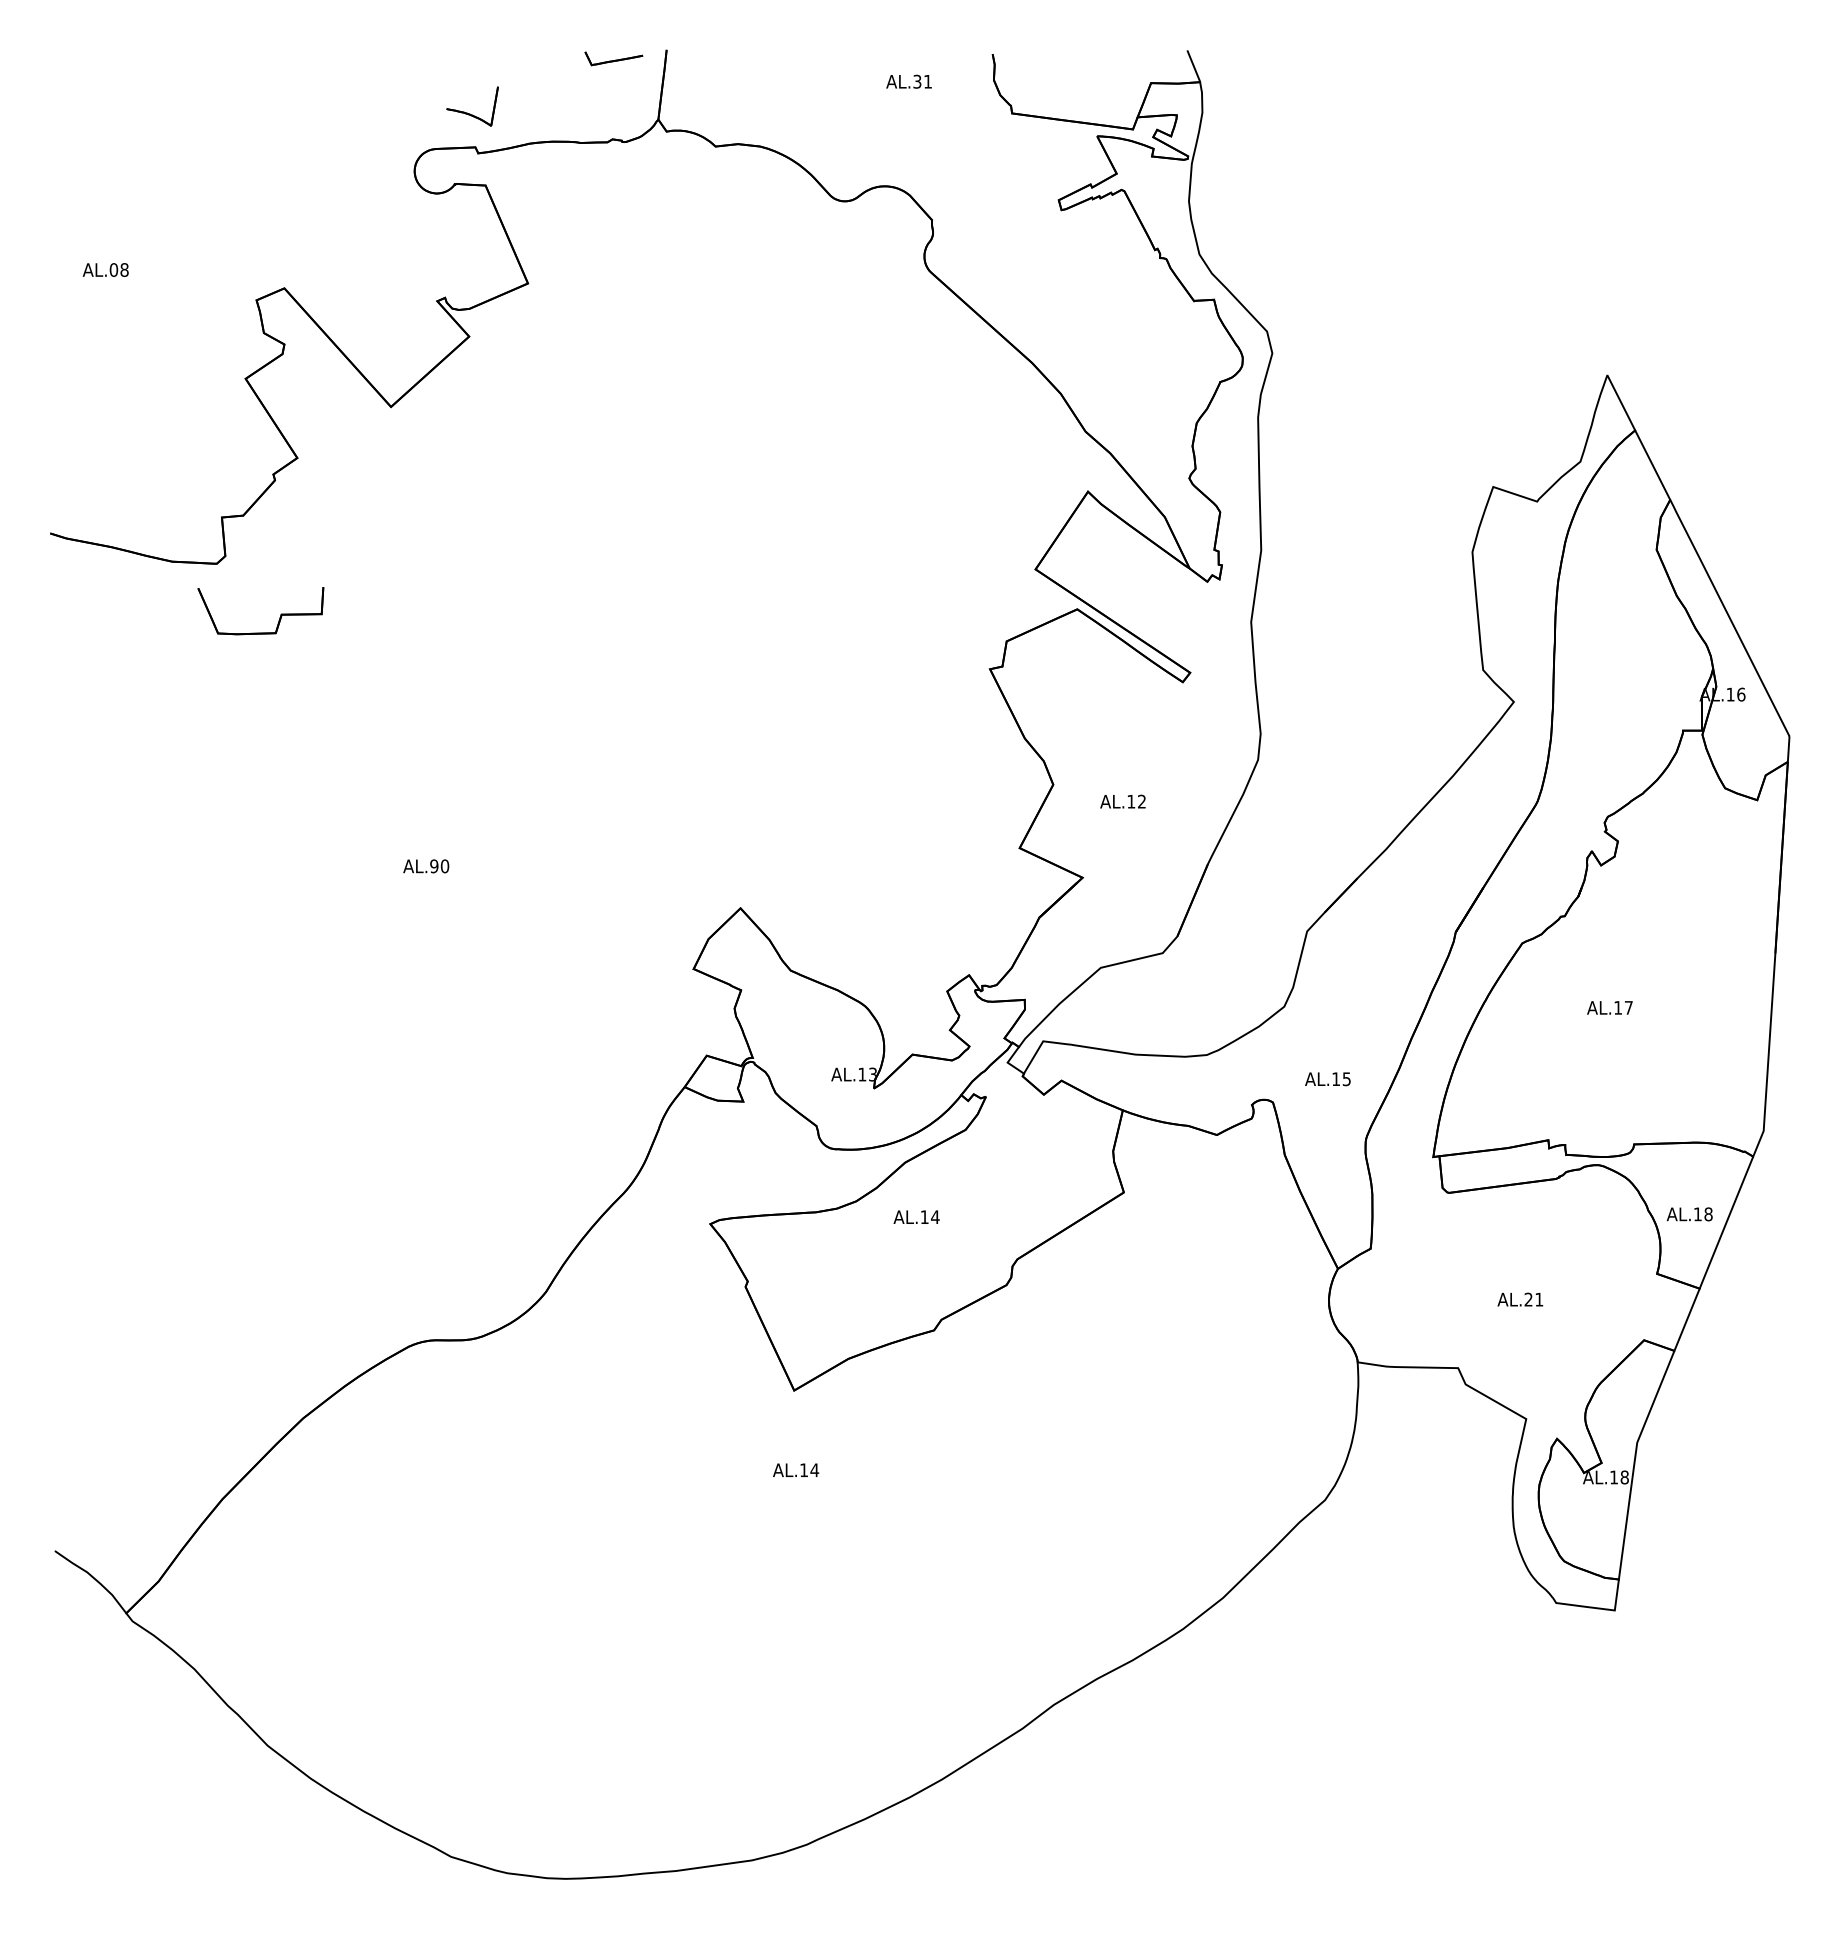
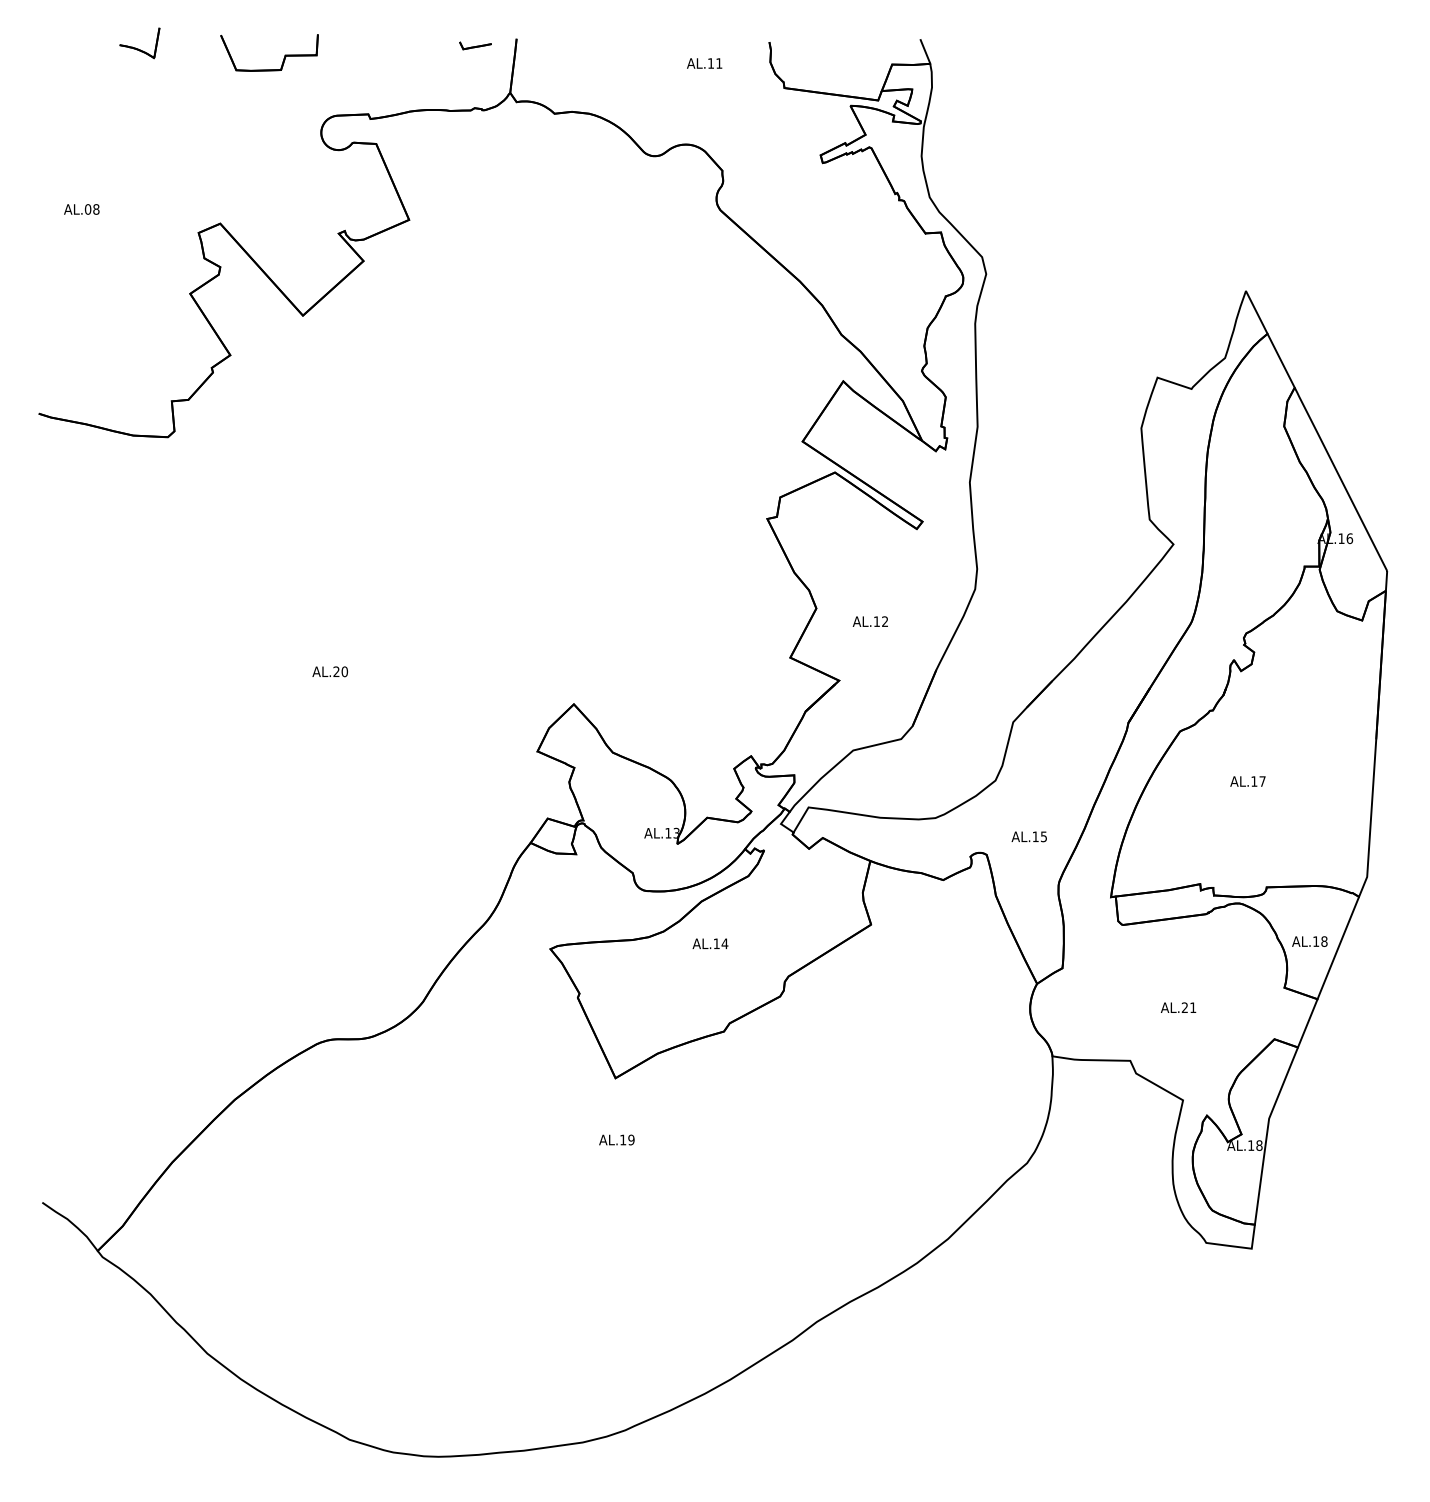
part: (613, 58) -> (475, 45), size x0.71
text: (917, 81) -> (711, 63), AL.31 -> AL.11
part: (470, 113) -> (138, 48), moved
part: (279, 617) -> (283, 57), moved
text: (434, 866) -> (336, 671), AL.90 -> AL.20
text: (814, 1470) -> (631, 1140), AL.14 -> AL.19

